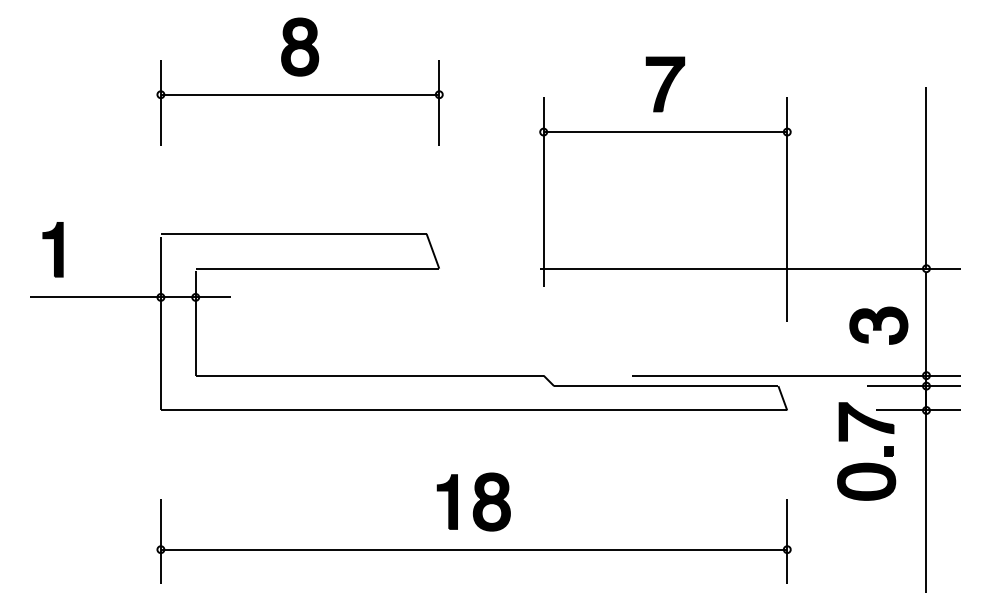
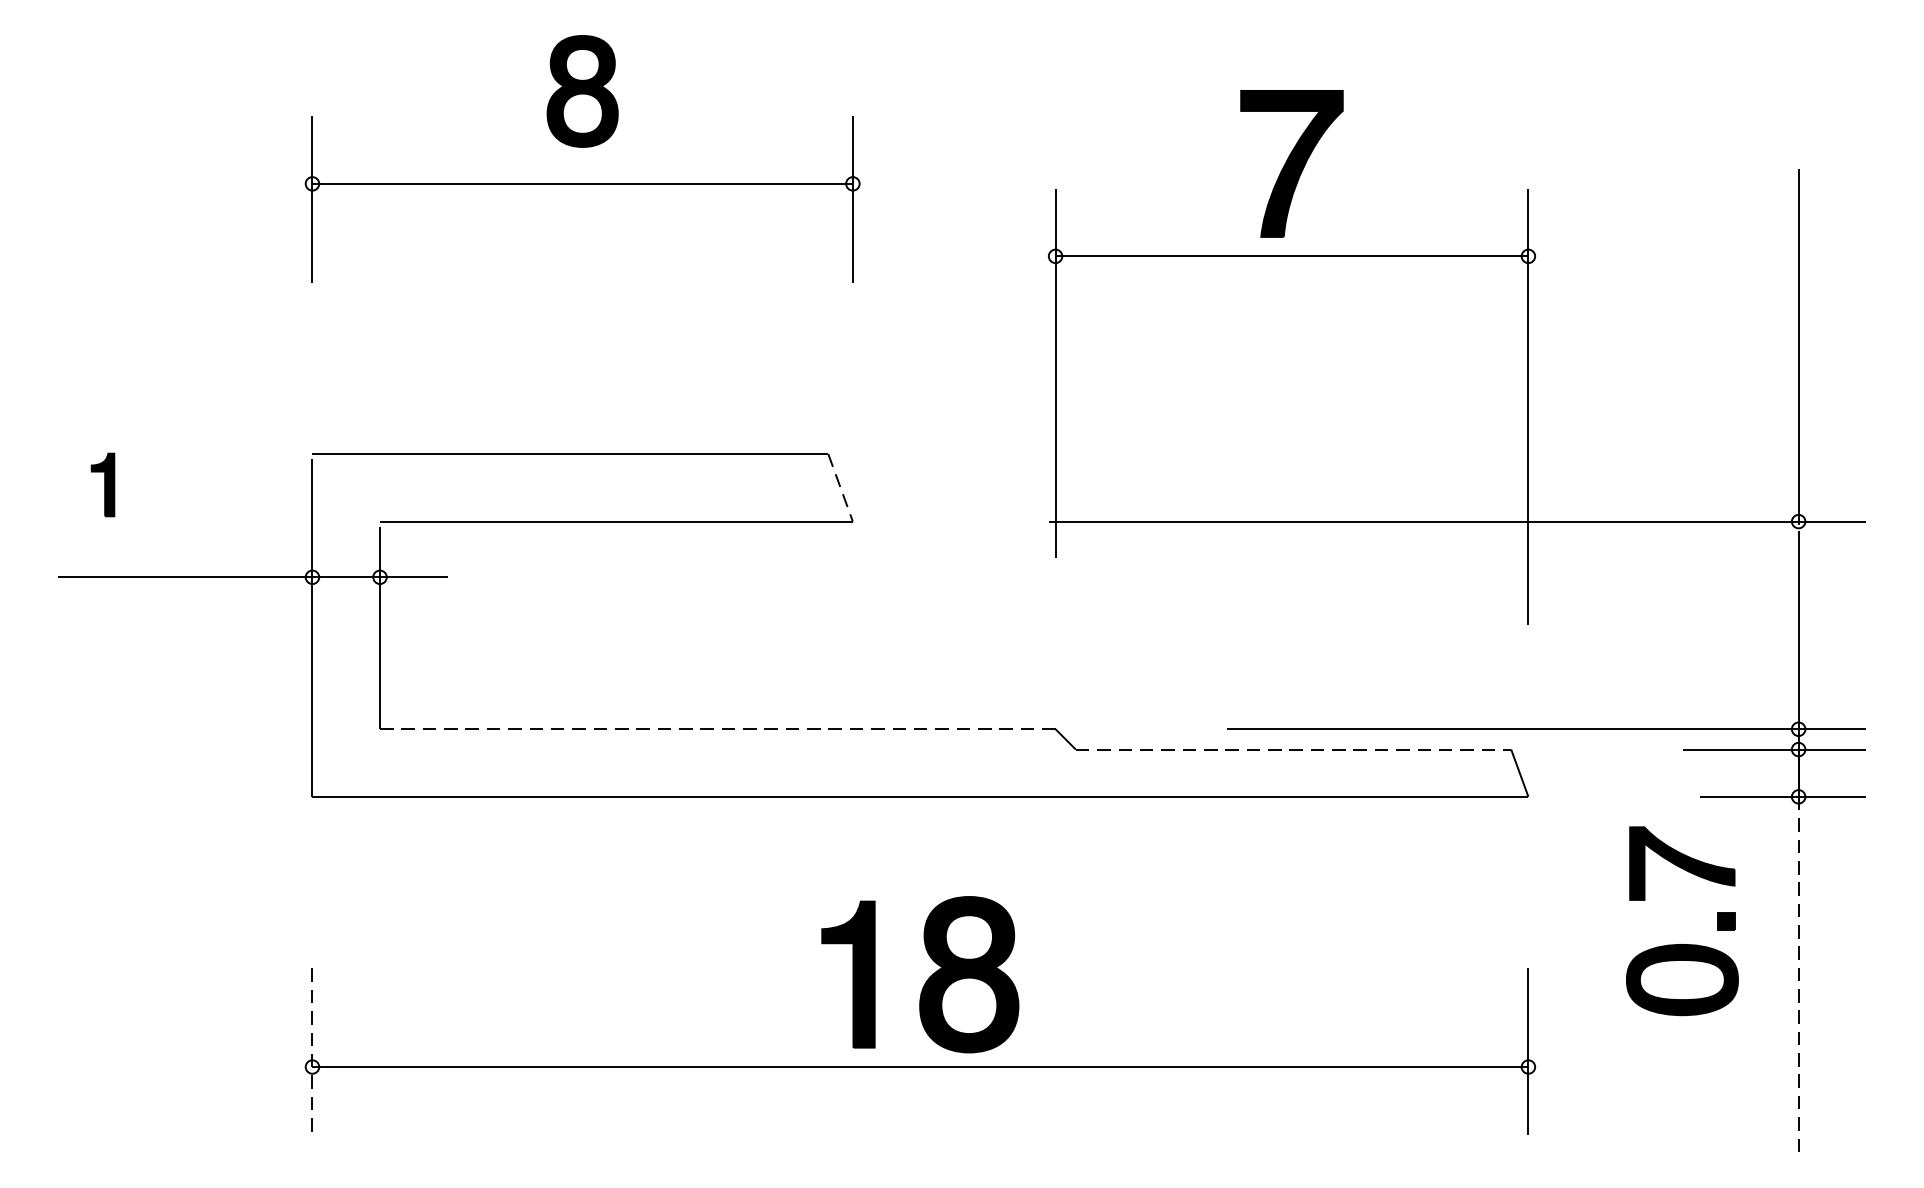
part: (665, 84) -> (1292, 164), size x1.4
part: (52, 249) -> (102, 484), size x0.6
line: (433, 251) -> (841, 488), solid -> dashed
part: (878, 325) -> (1705, 631), removed
line: (369, 375) -> (717, 728), solid -> dashed
line: (666, 386) -> (1293, 750), solid -> dashed
part: (866, 462) -> (1682, 942), moved
part: (473, 501) -> (919, 973), size x1.4
line: (926, 502) -> (1798, 975), solid -> dashed
line: (160, 541) -> (311, 1051), solid -> dashed

